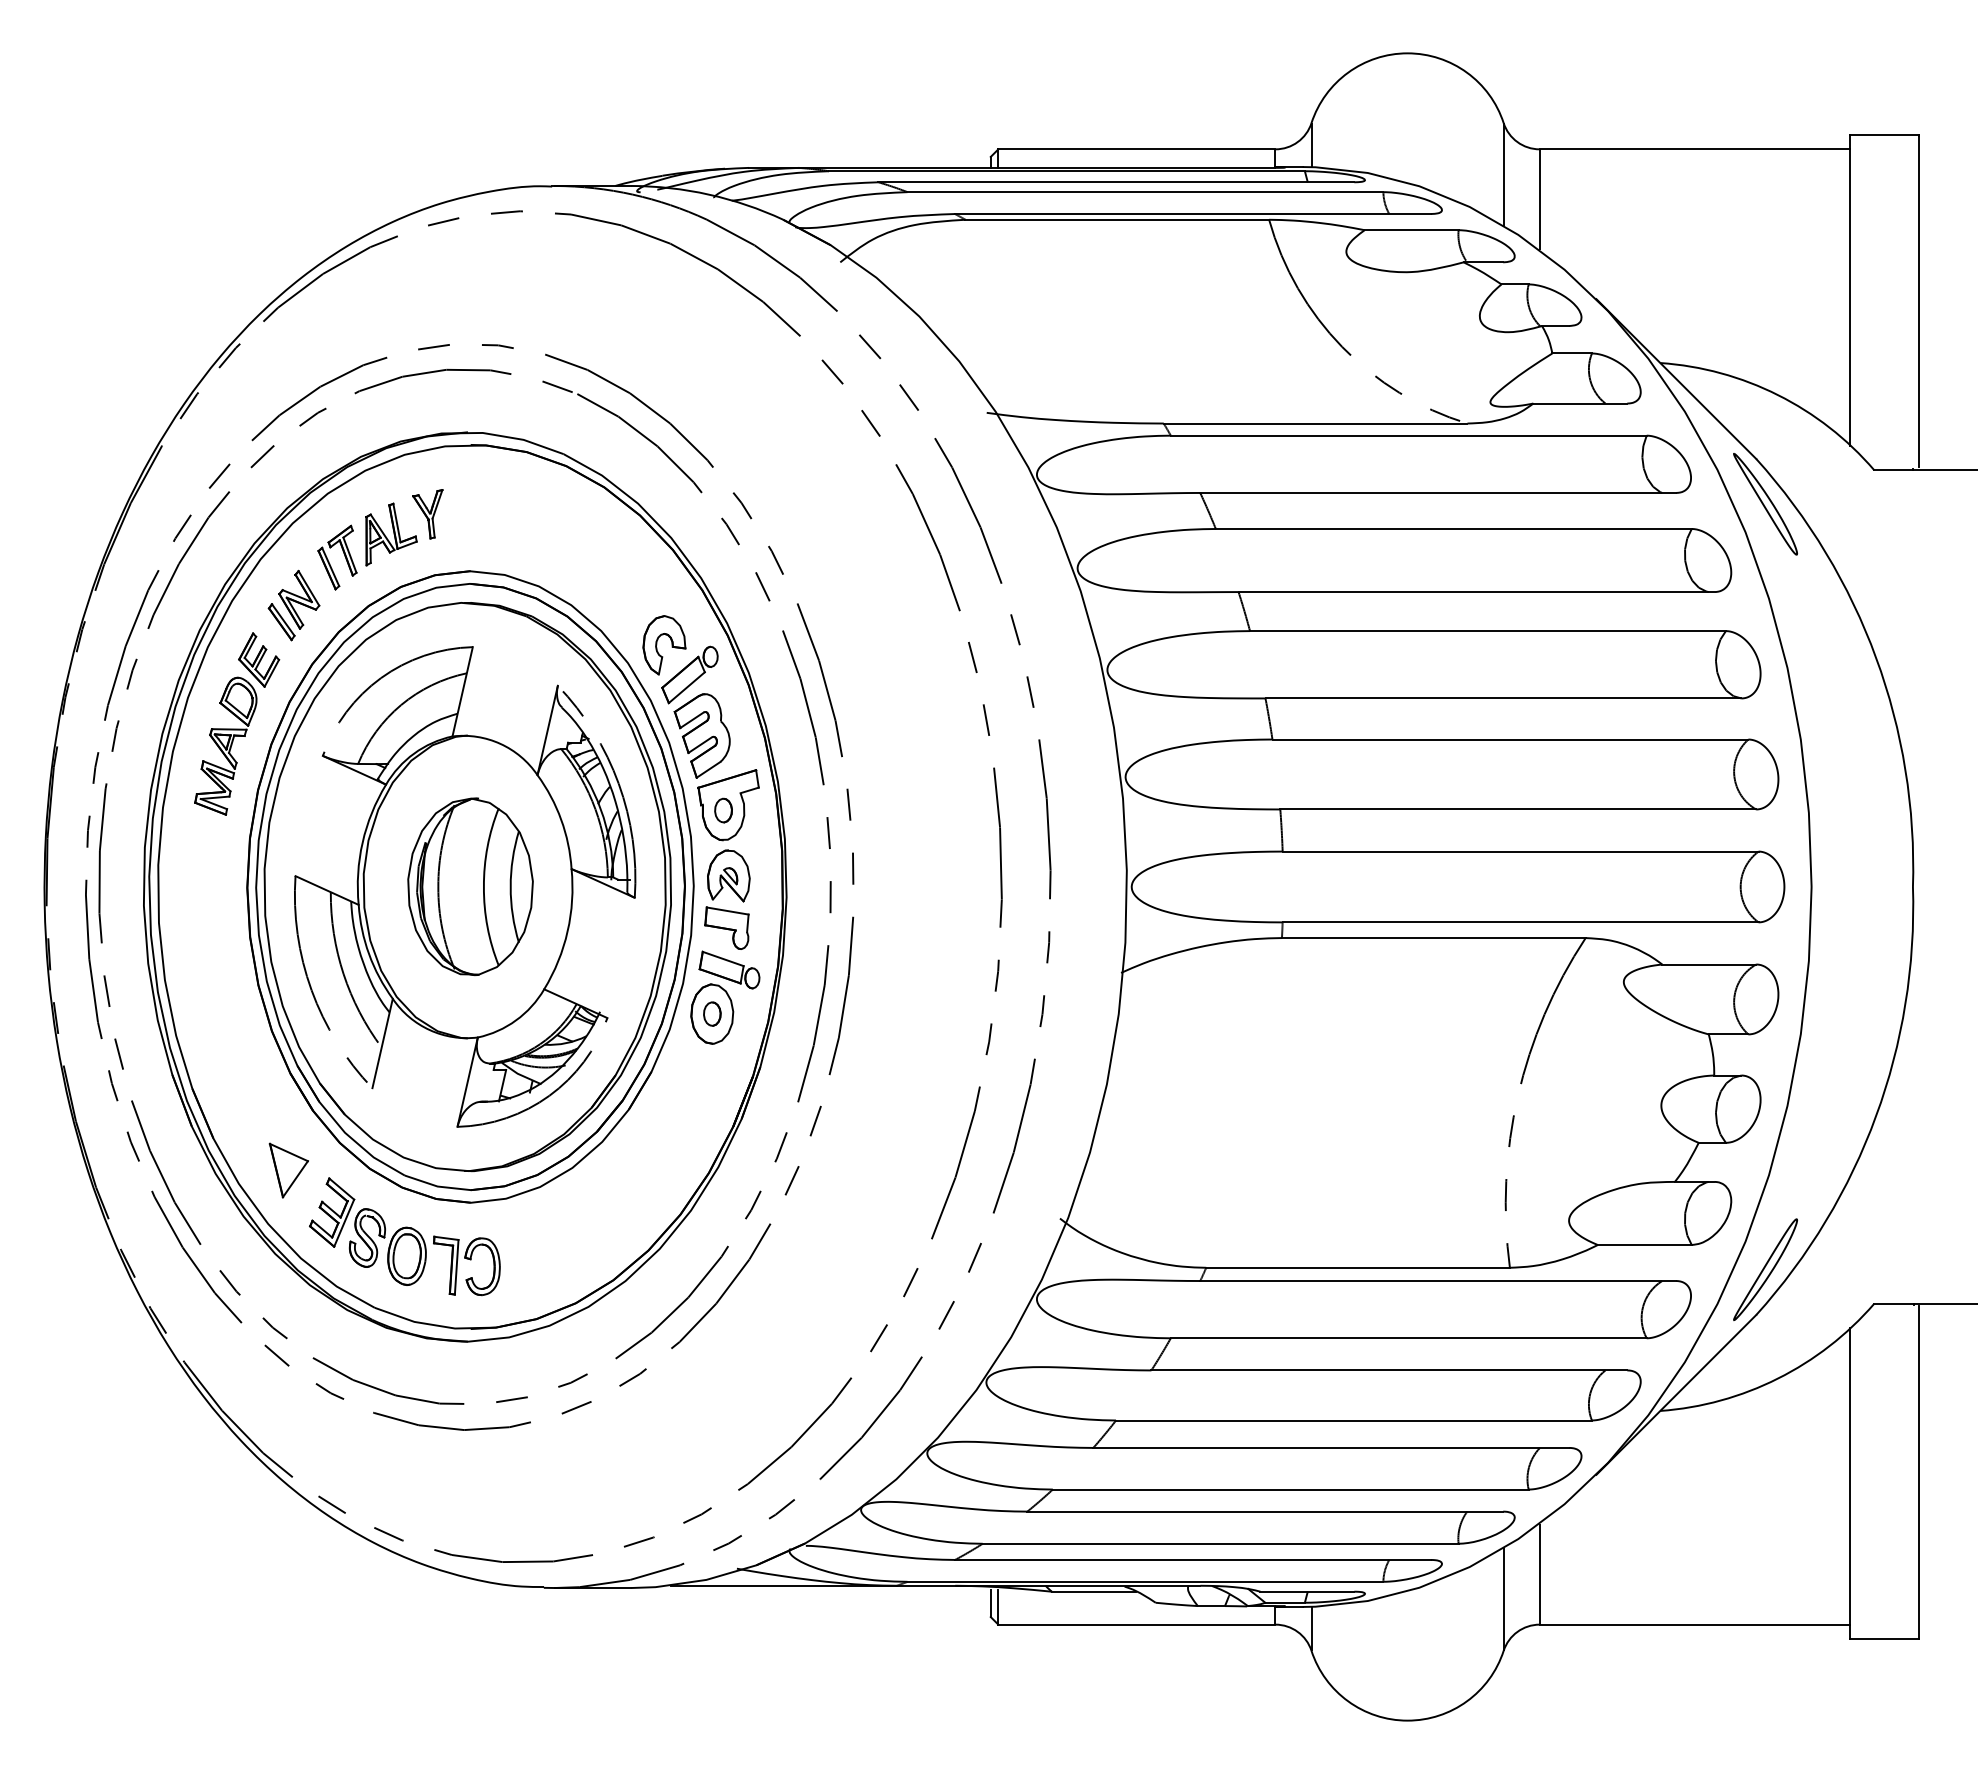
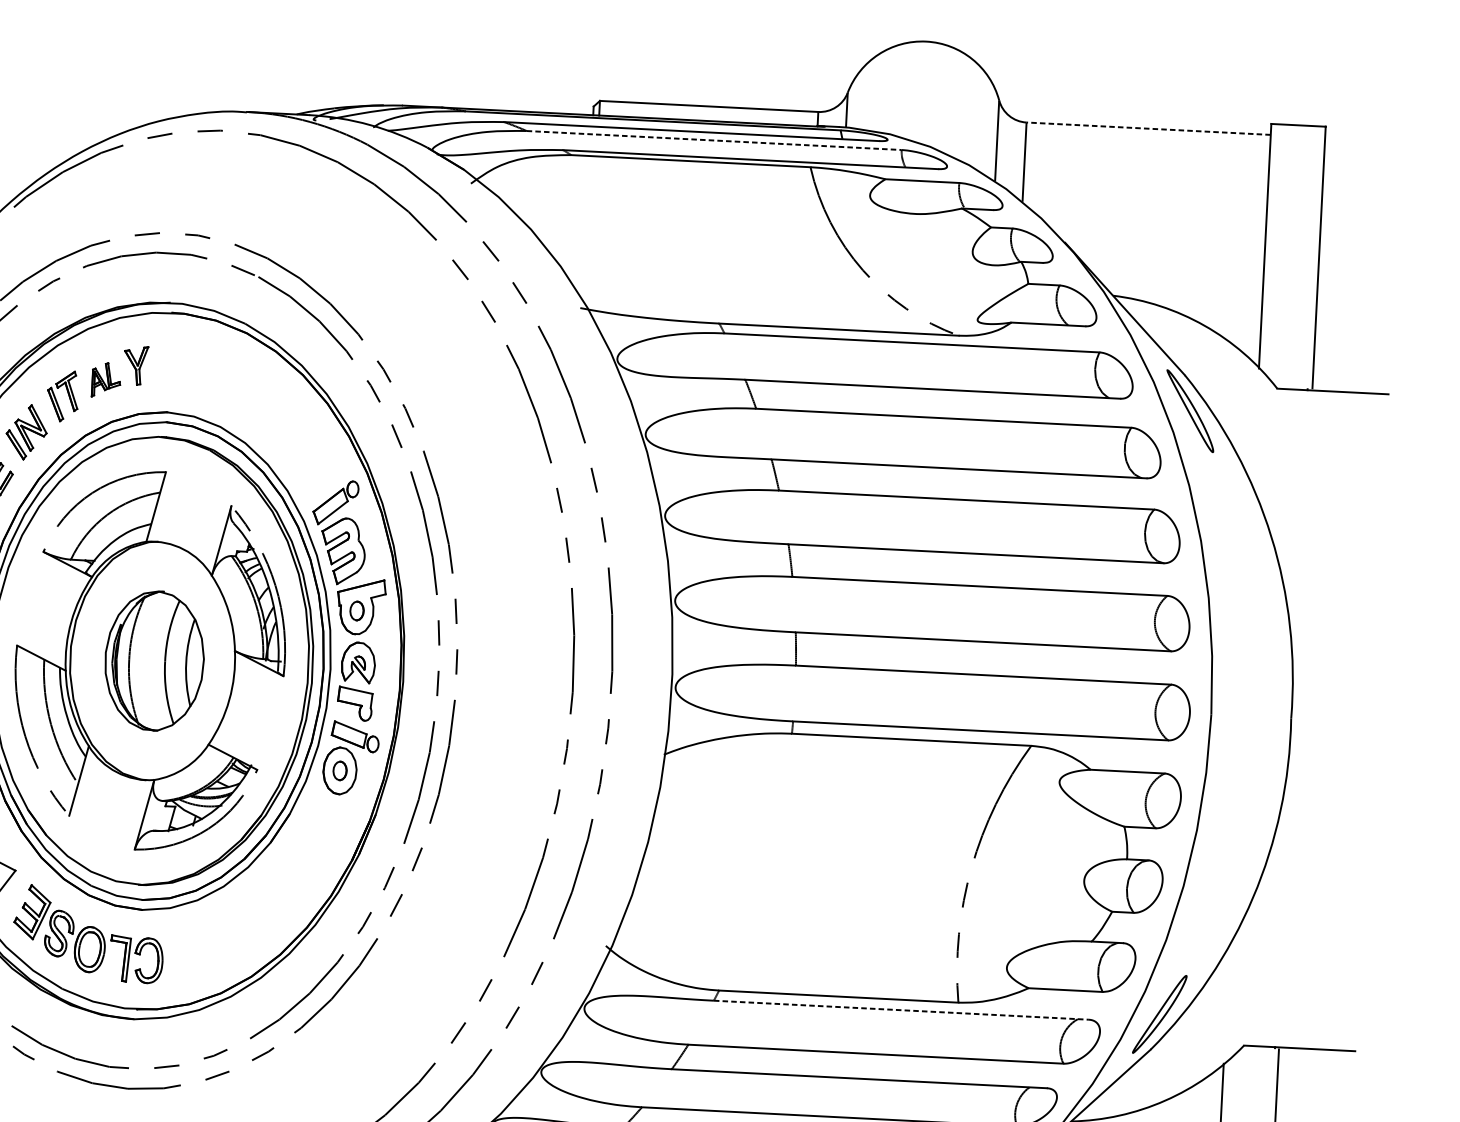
line: (1694, 149) -> (1148, 128), solid -> dashed
line: (1145, 192) -> (714, 140), solid -> dashed
part: (391, 534) -> (106, 380), size x0.7
part: (671, 645) -> (322, 478), removed
line: (1438, 1281) -> (901, 1010), solid -> dashed

